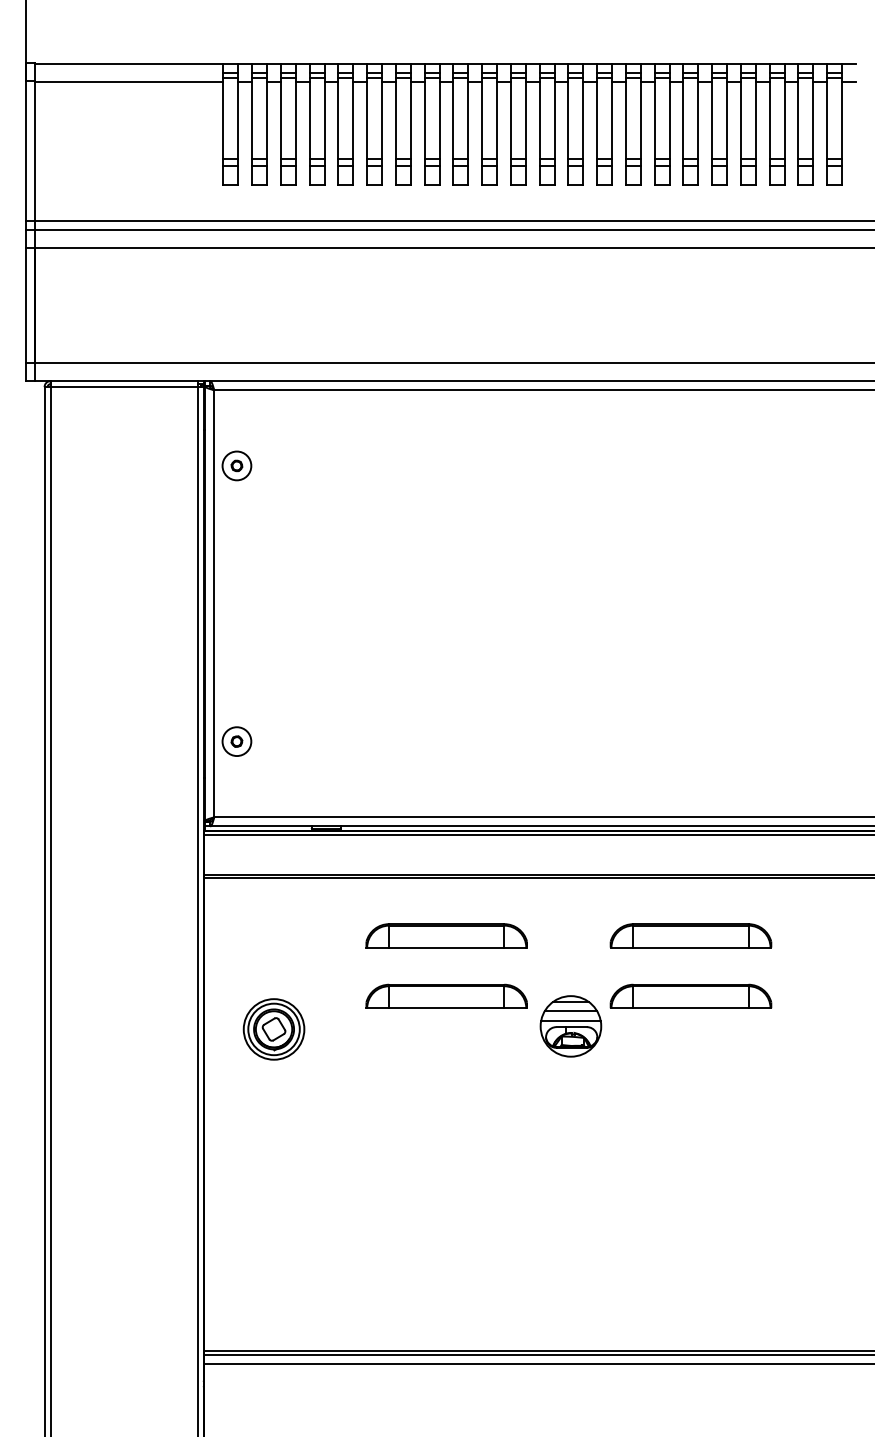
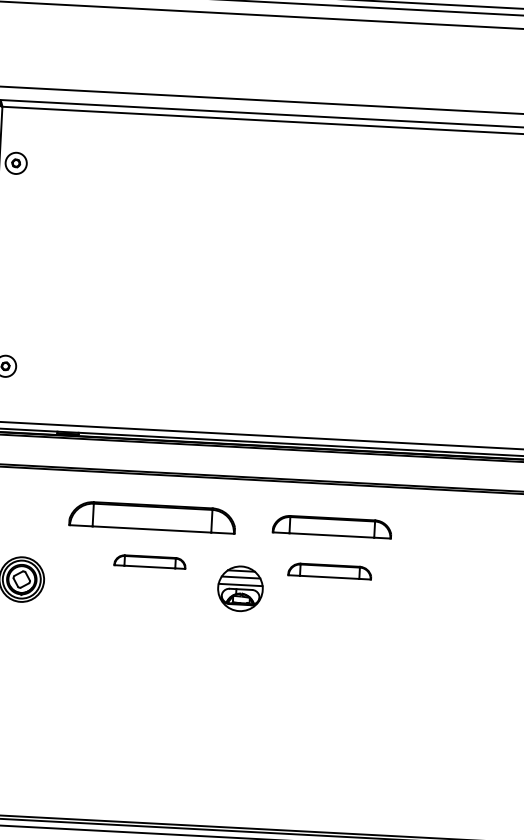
part: (446, 935) -> (152, 517), size x1.4
part: (446, 995) -> (150, 561), size x0.6
part: (690, 995) -> (329, 570), size x0.7

